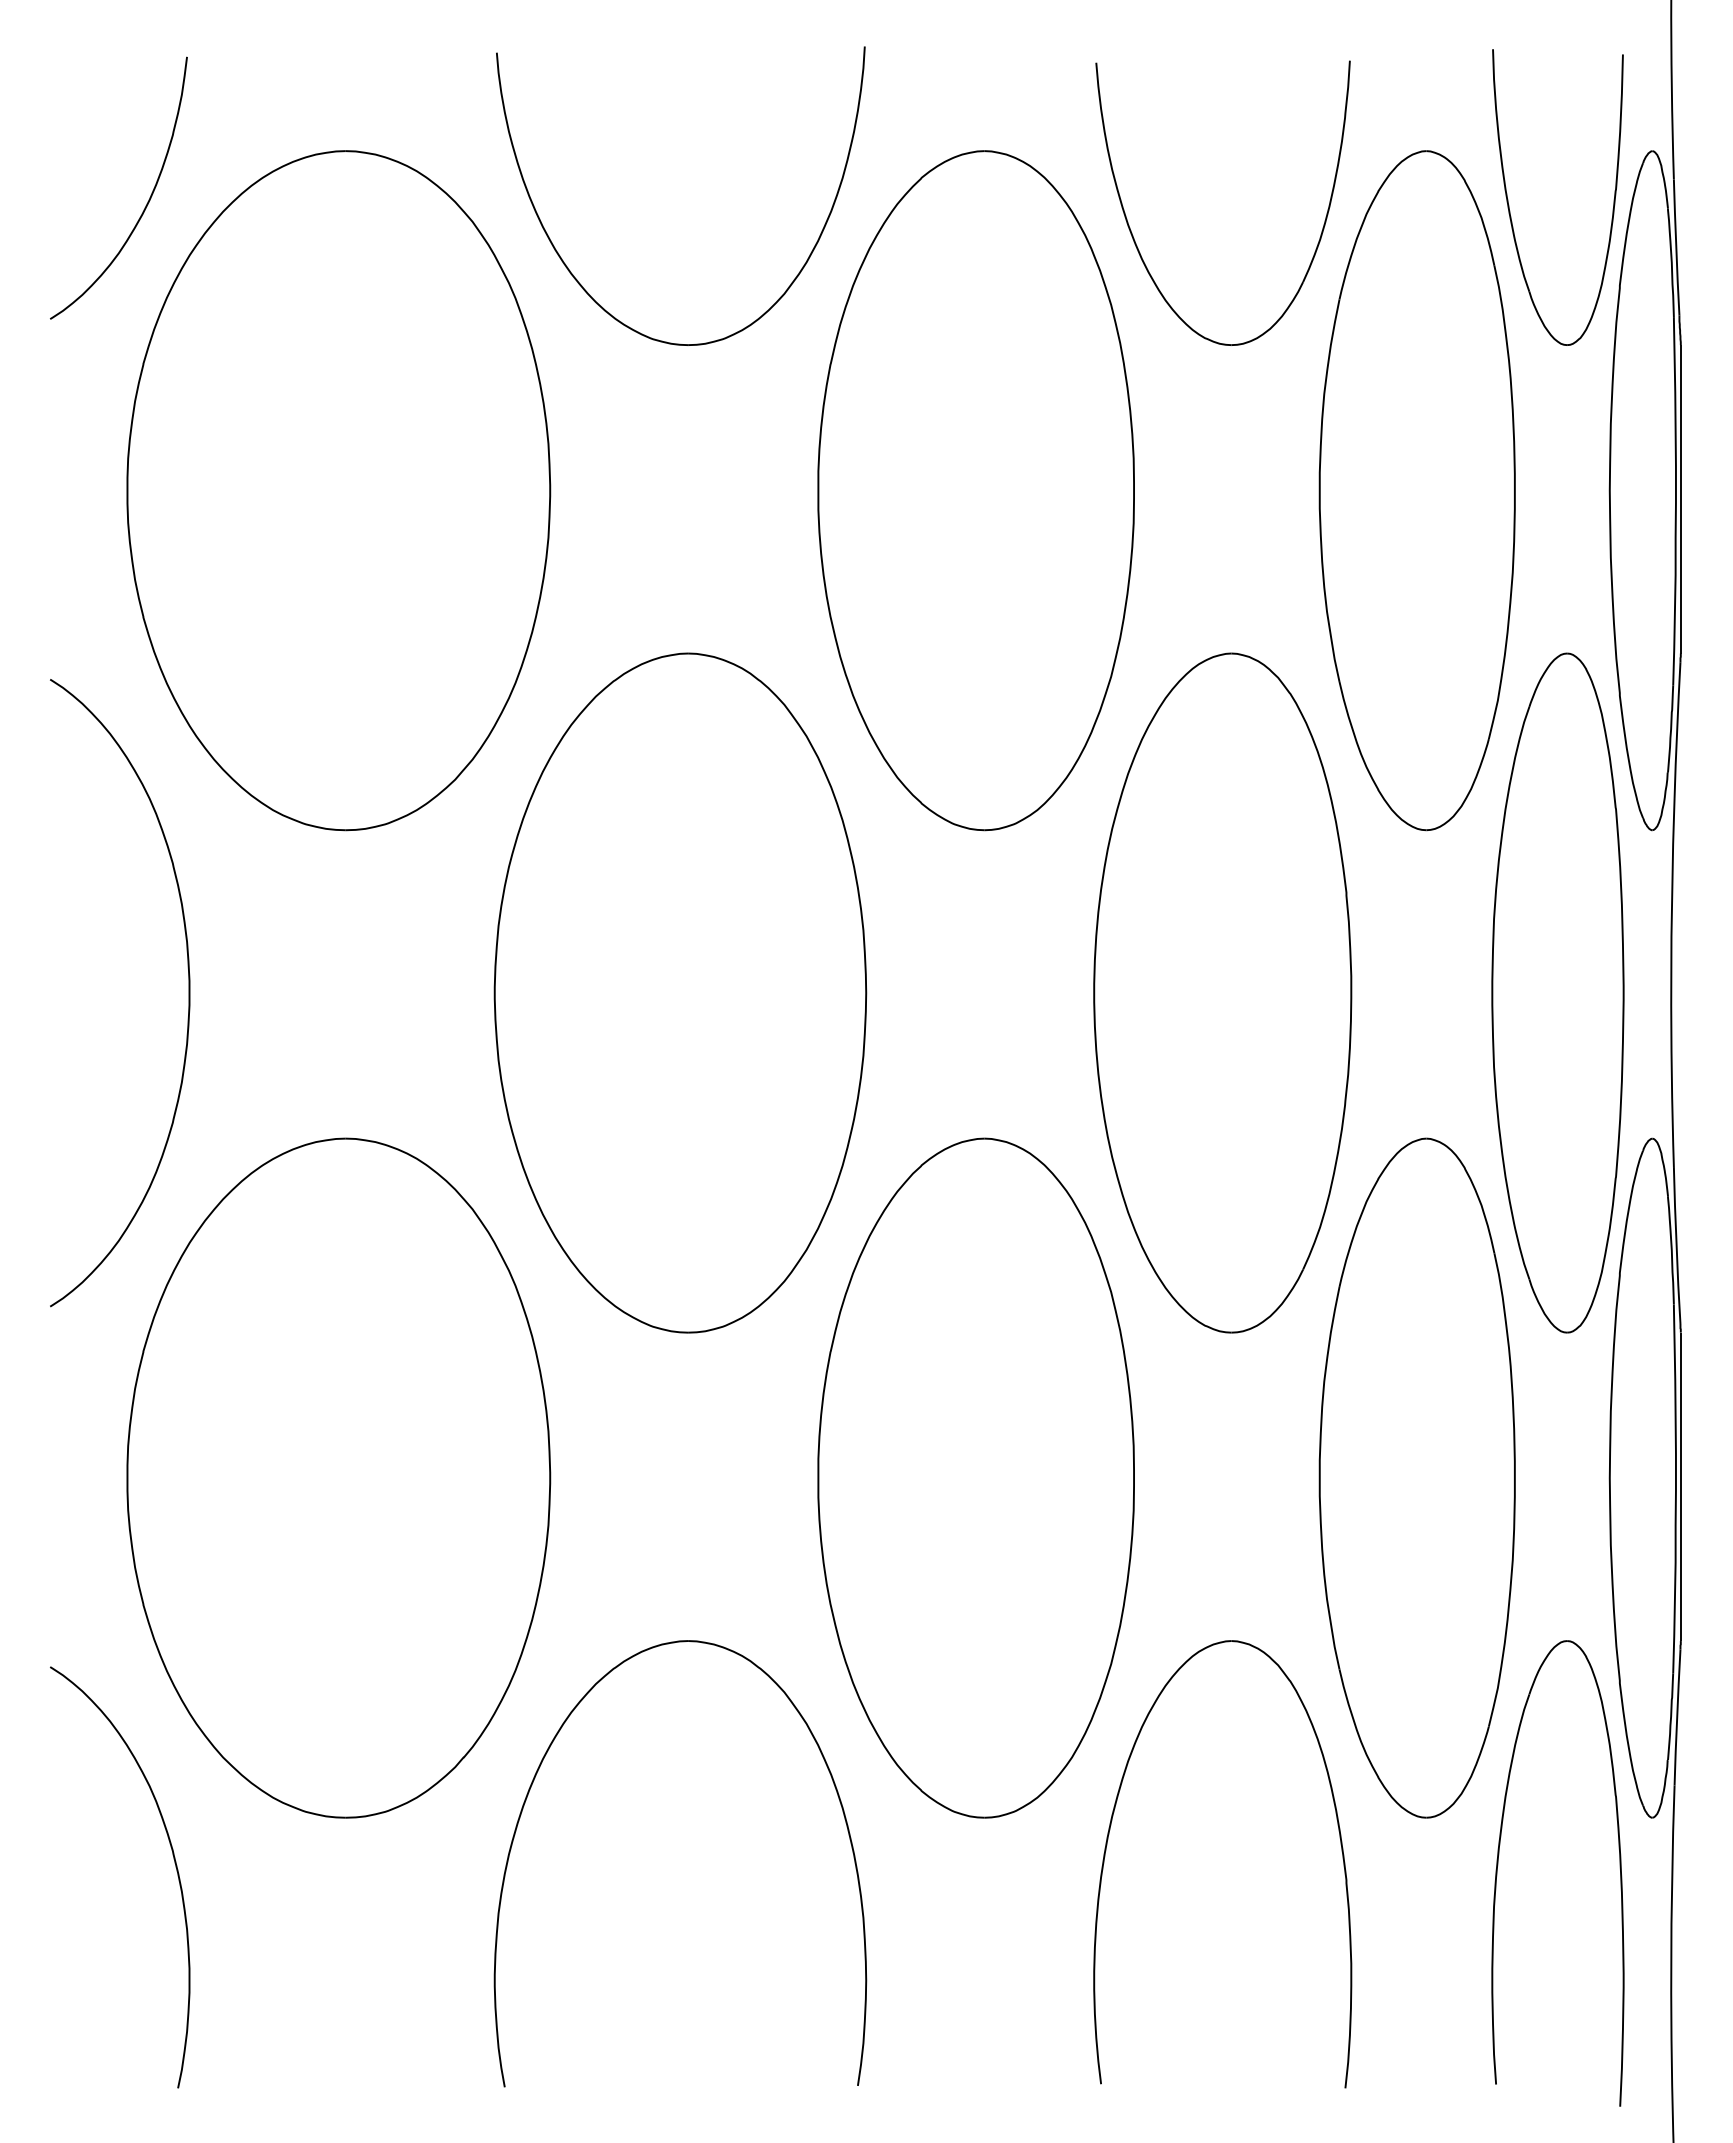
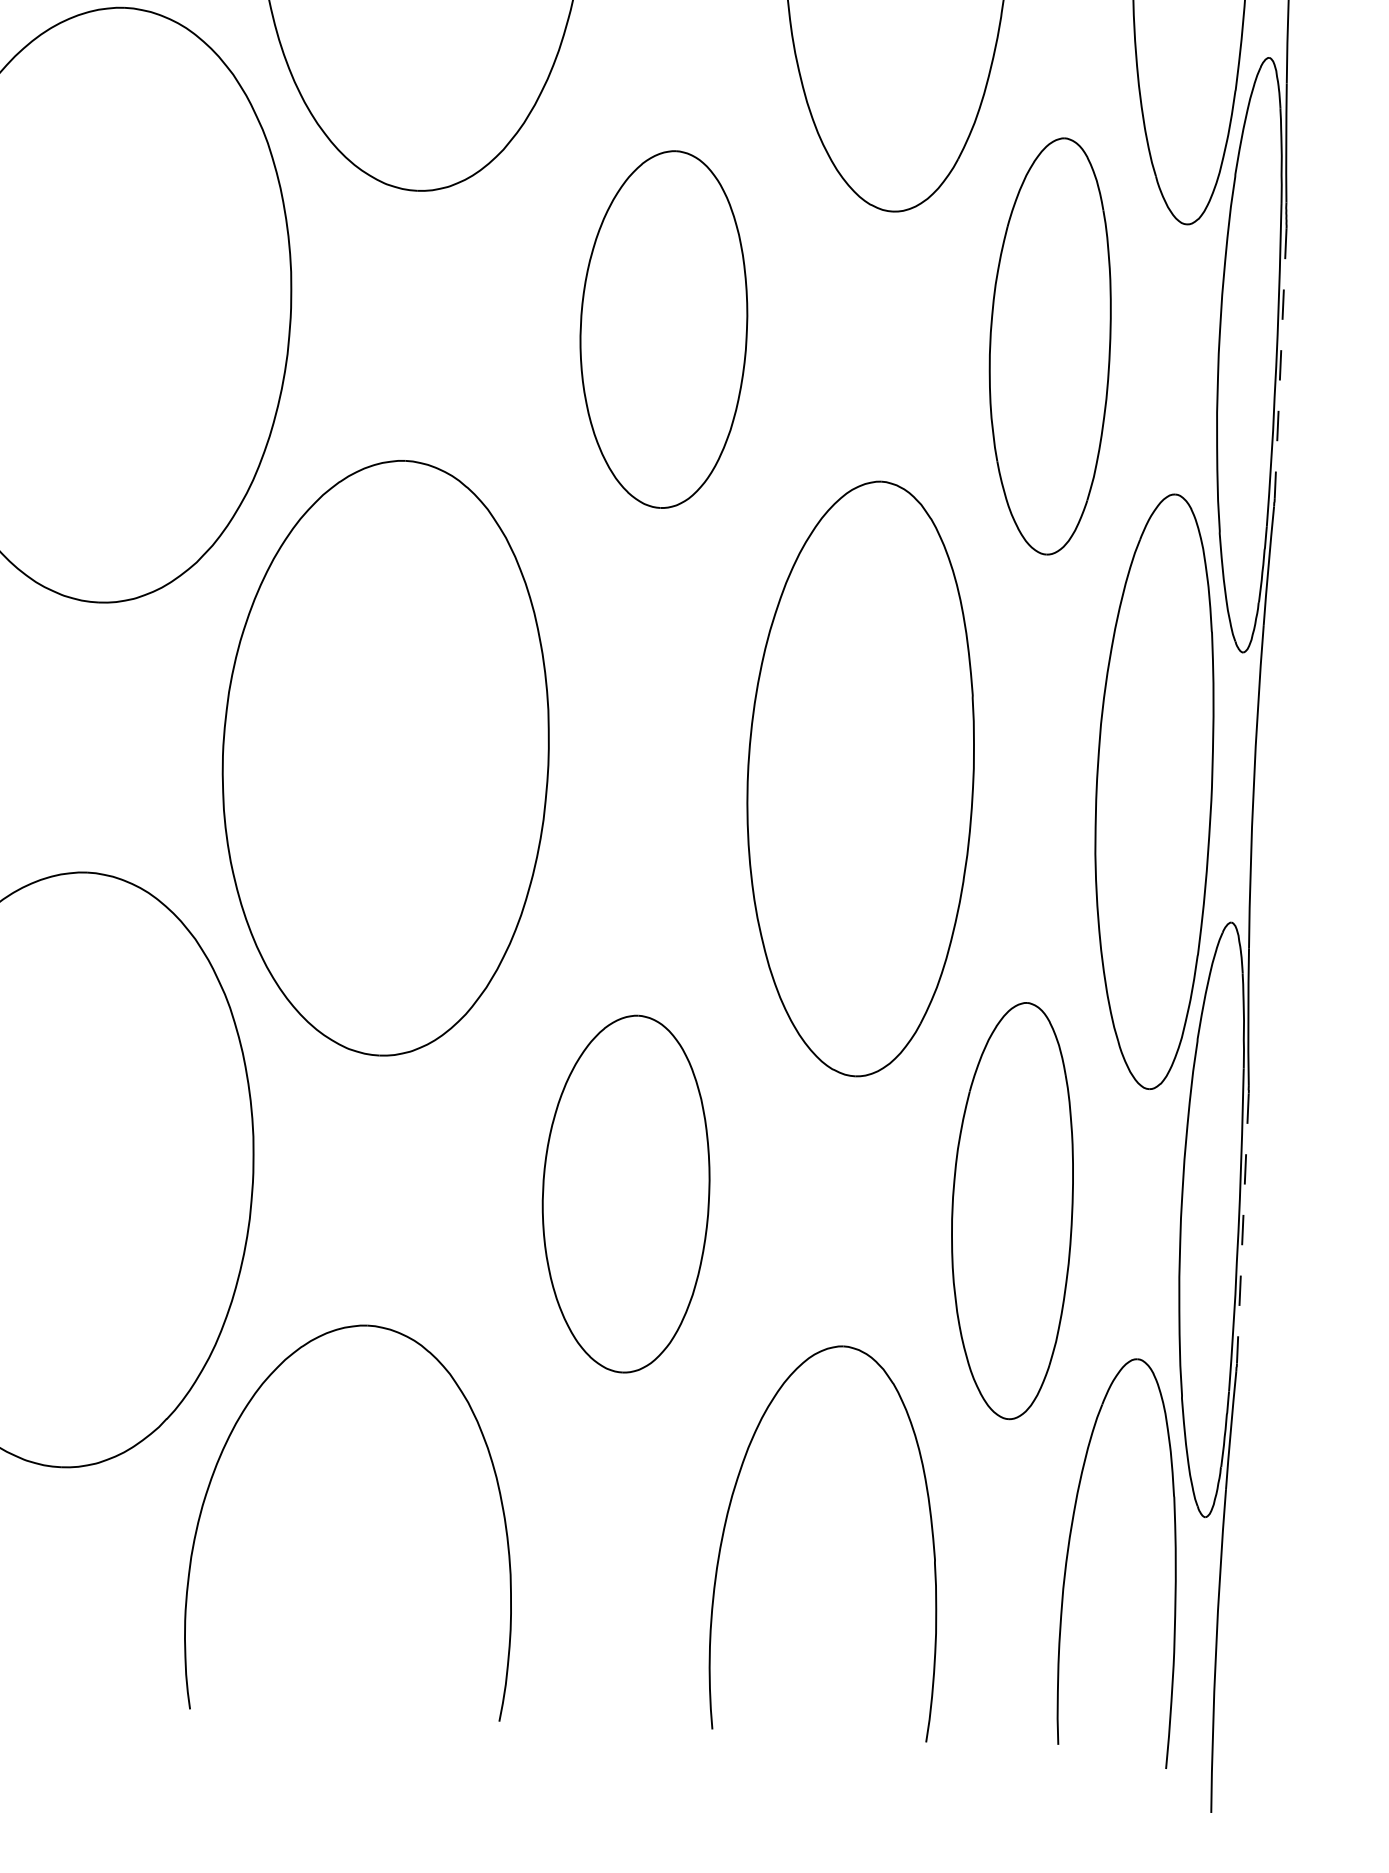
part: (975, 490) -> (663, 329), size x0.6
part: (1416, 490) -> (1049, 345), size x0.7
line: (1680, 499) -> (1280, 363), solid -> dashed
part: (975, 1477) -> (625, 1193), size x0.6
part: (1416, 1477) -> (1011, 1210), size x0.7
line: (1680, 1487) -> (1242, 1229), solid -> dashed

